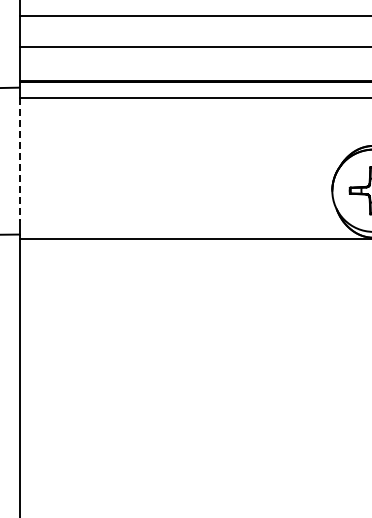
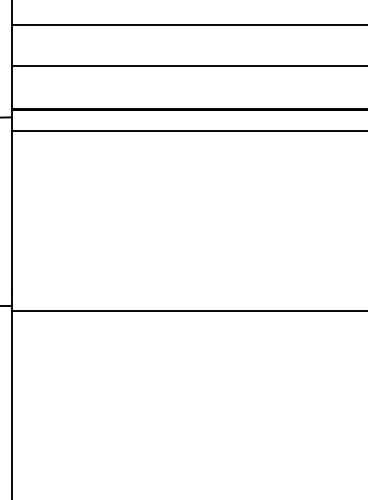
line: (19, 159) -> (11, 209), dashed -> solid

